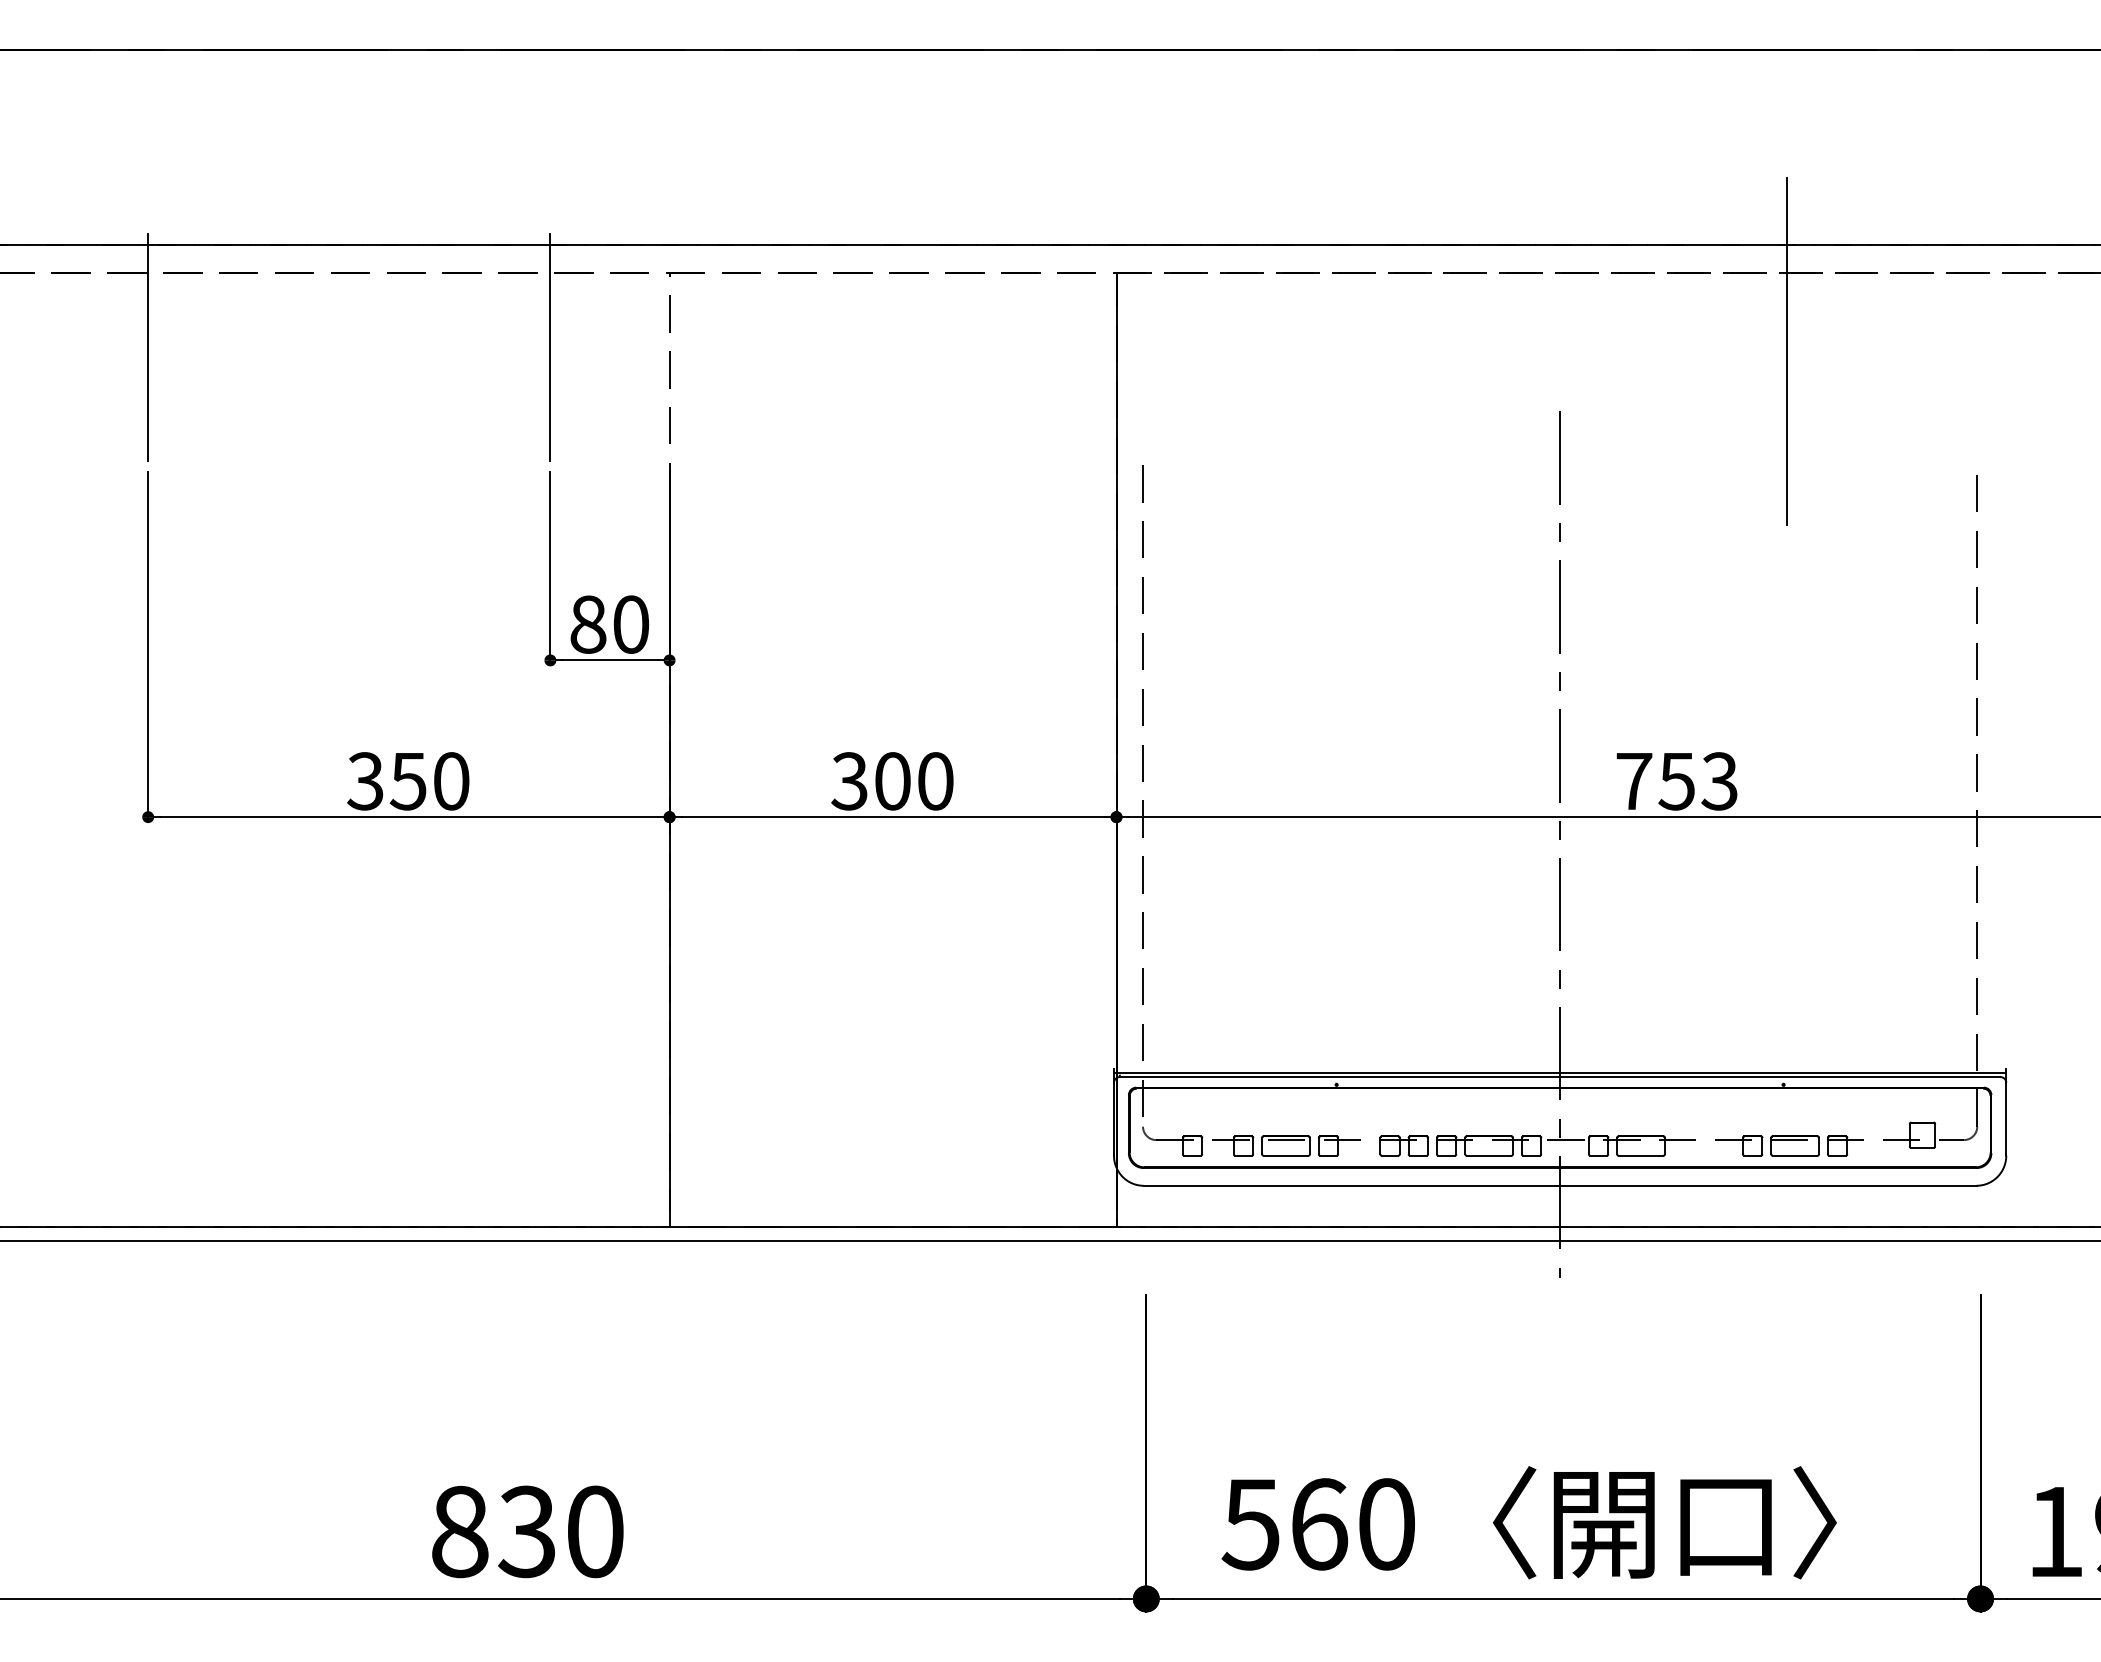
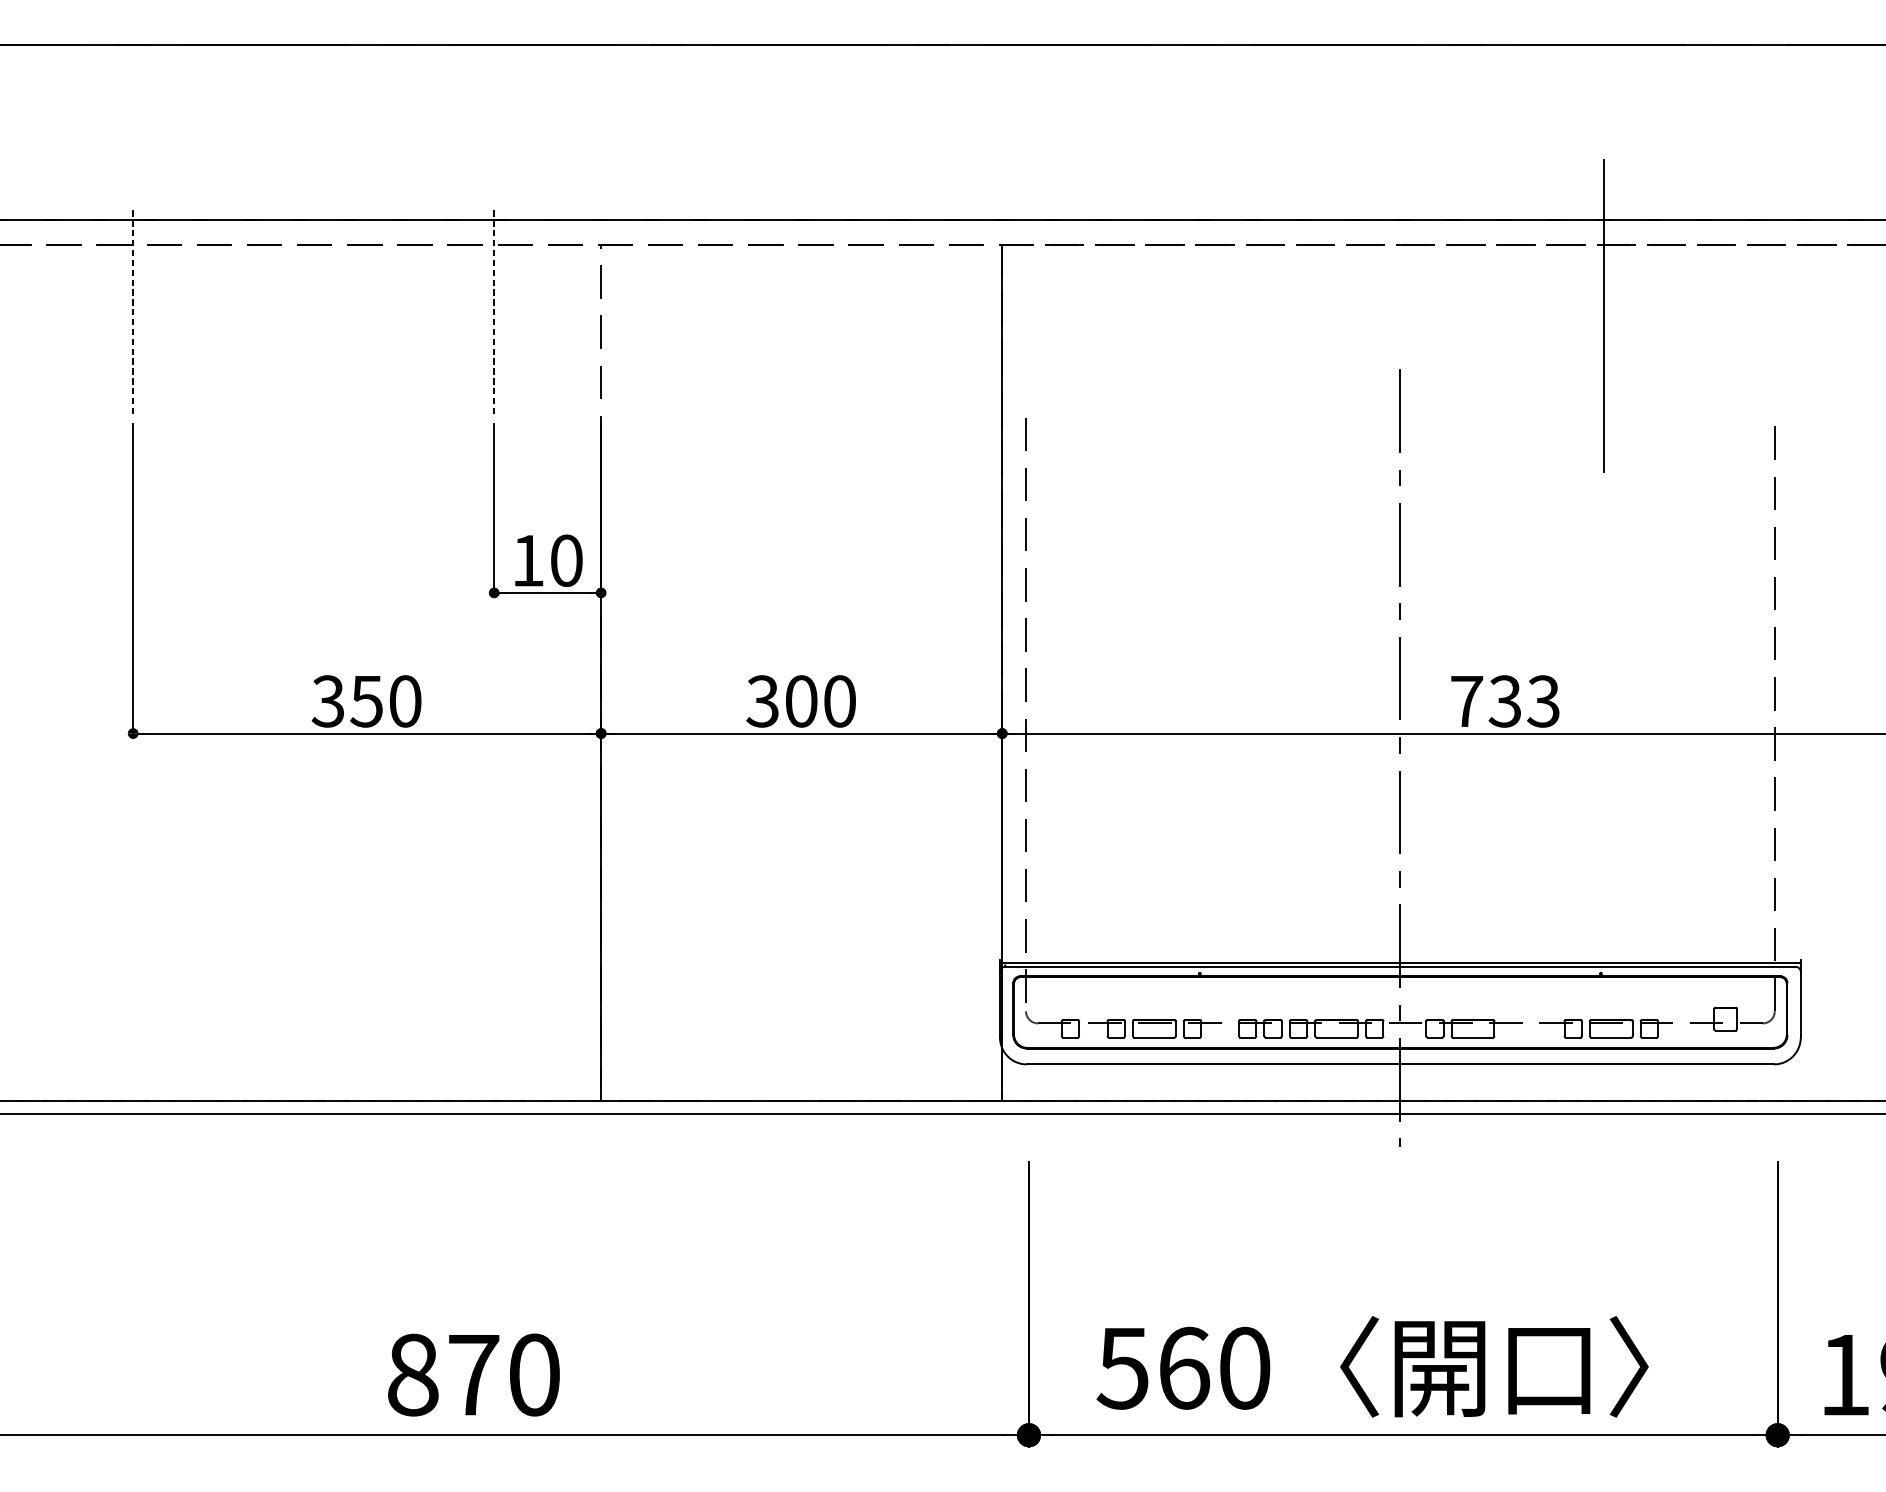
line: (148, 348) -> (133, 312), solid -> dashed
line: (550, 348) -> (494, 312), solid -> dashed
text: (588, 624) -> (528, 560), 80 -> 10
text: (1676, 781) -> (1504, 701), 753 -> 733
text: (527, 1531) -> (473, 1374), 830 -> 870

